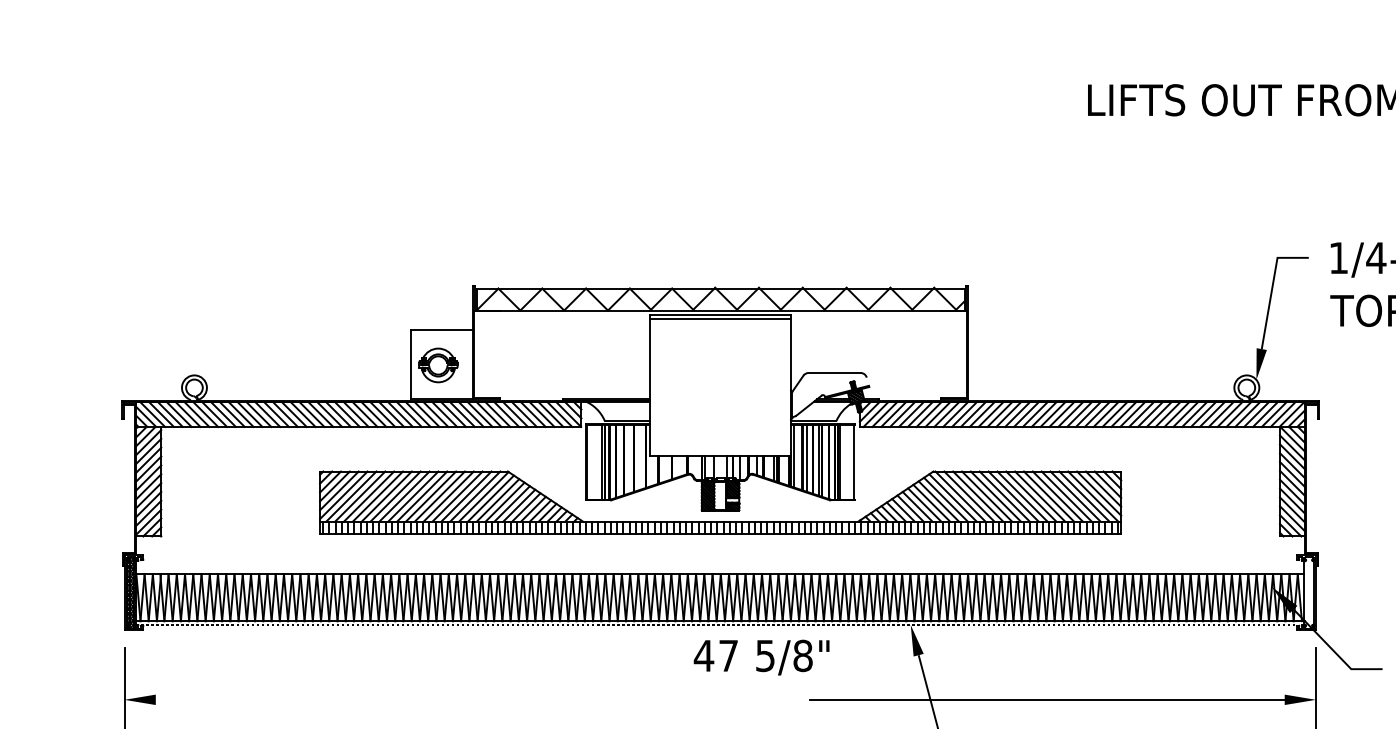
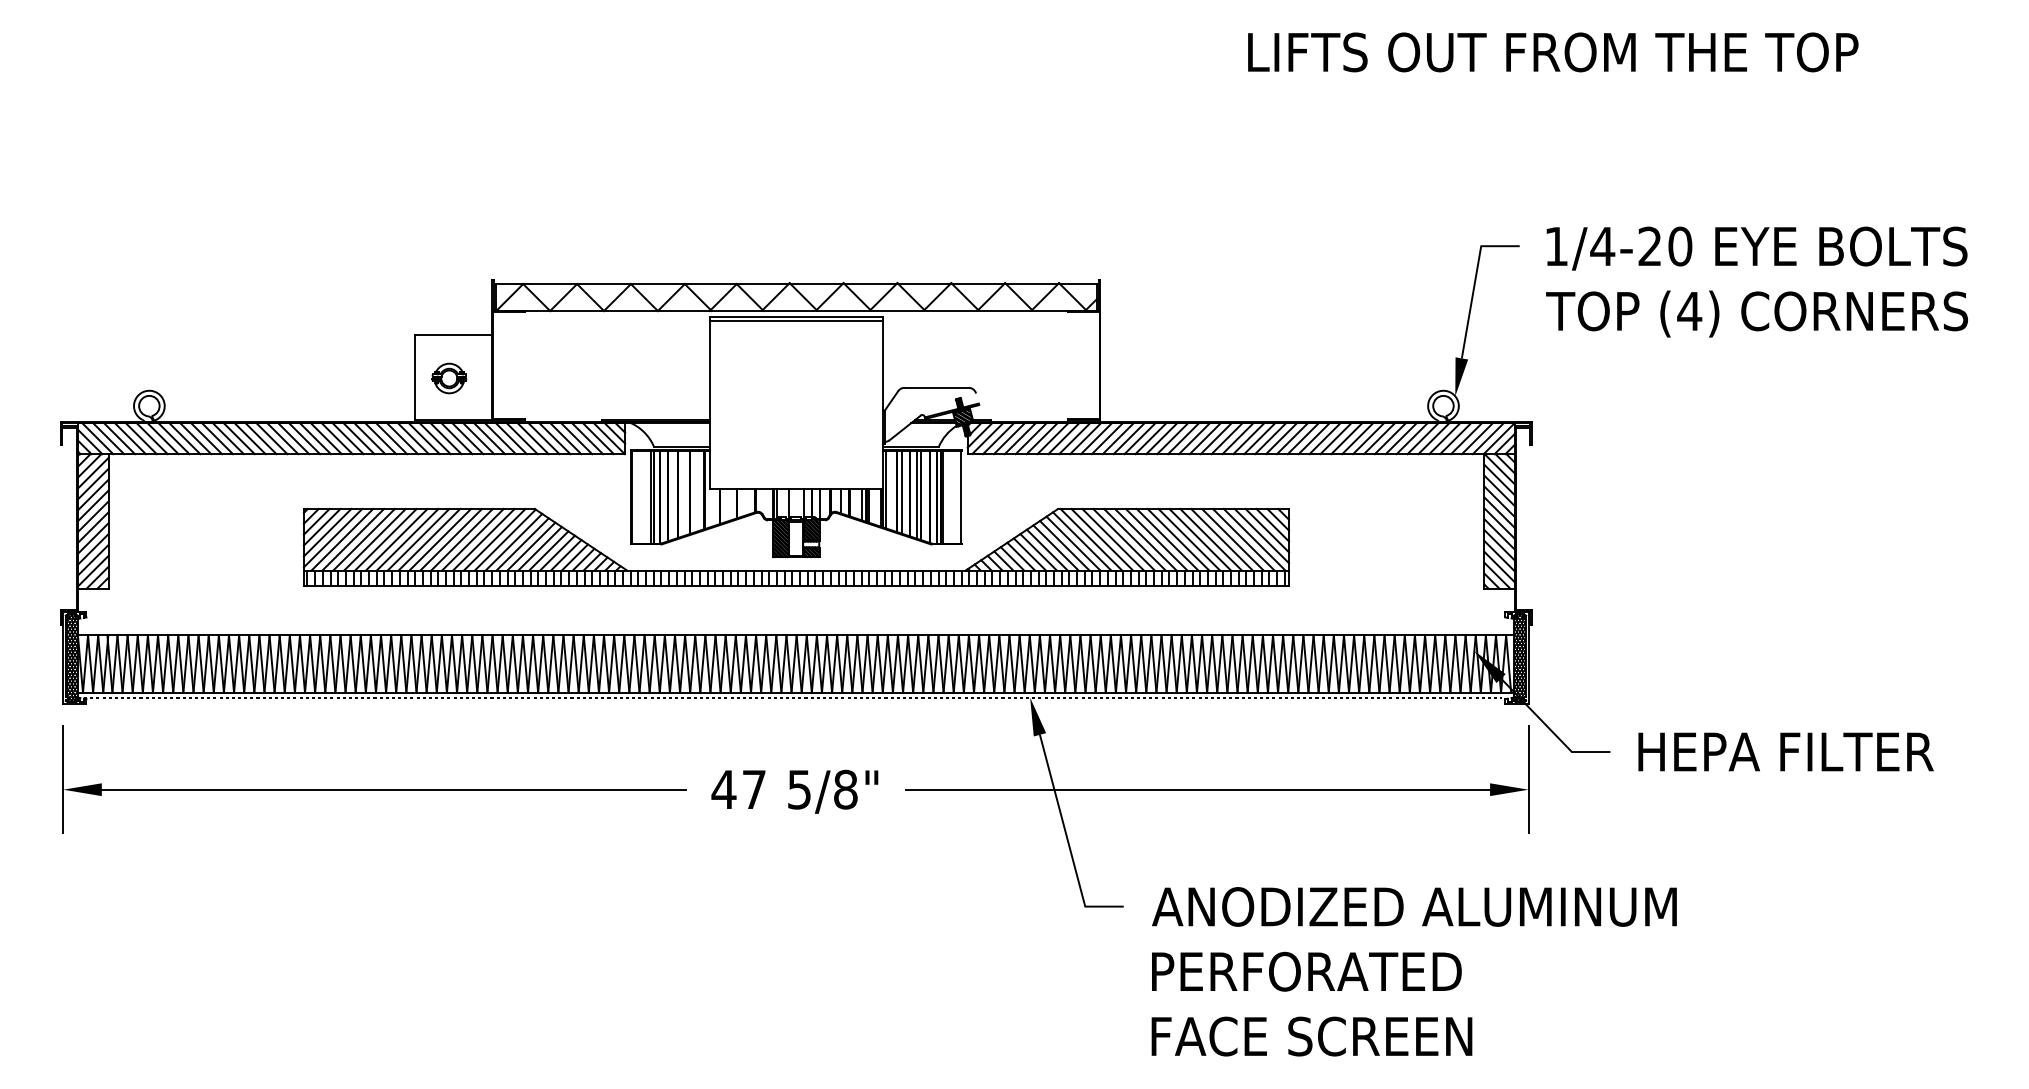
part: (438, 365) -> (449, 378), size x0.71
hatch: (1308, 593) -> (1519, 658), added
text: (761, 657) -> (794, 791), moved
line: (392, 699) -> (393, 789), added

